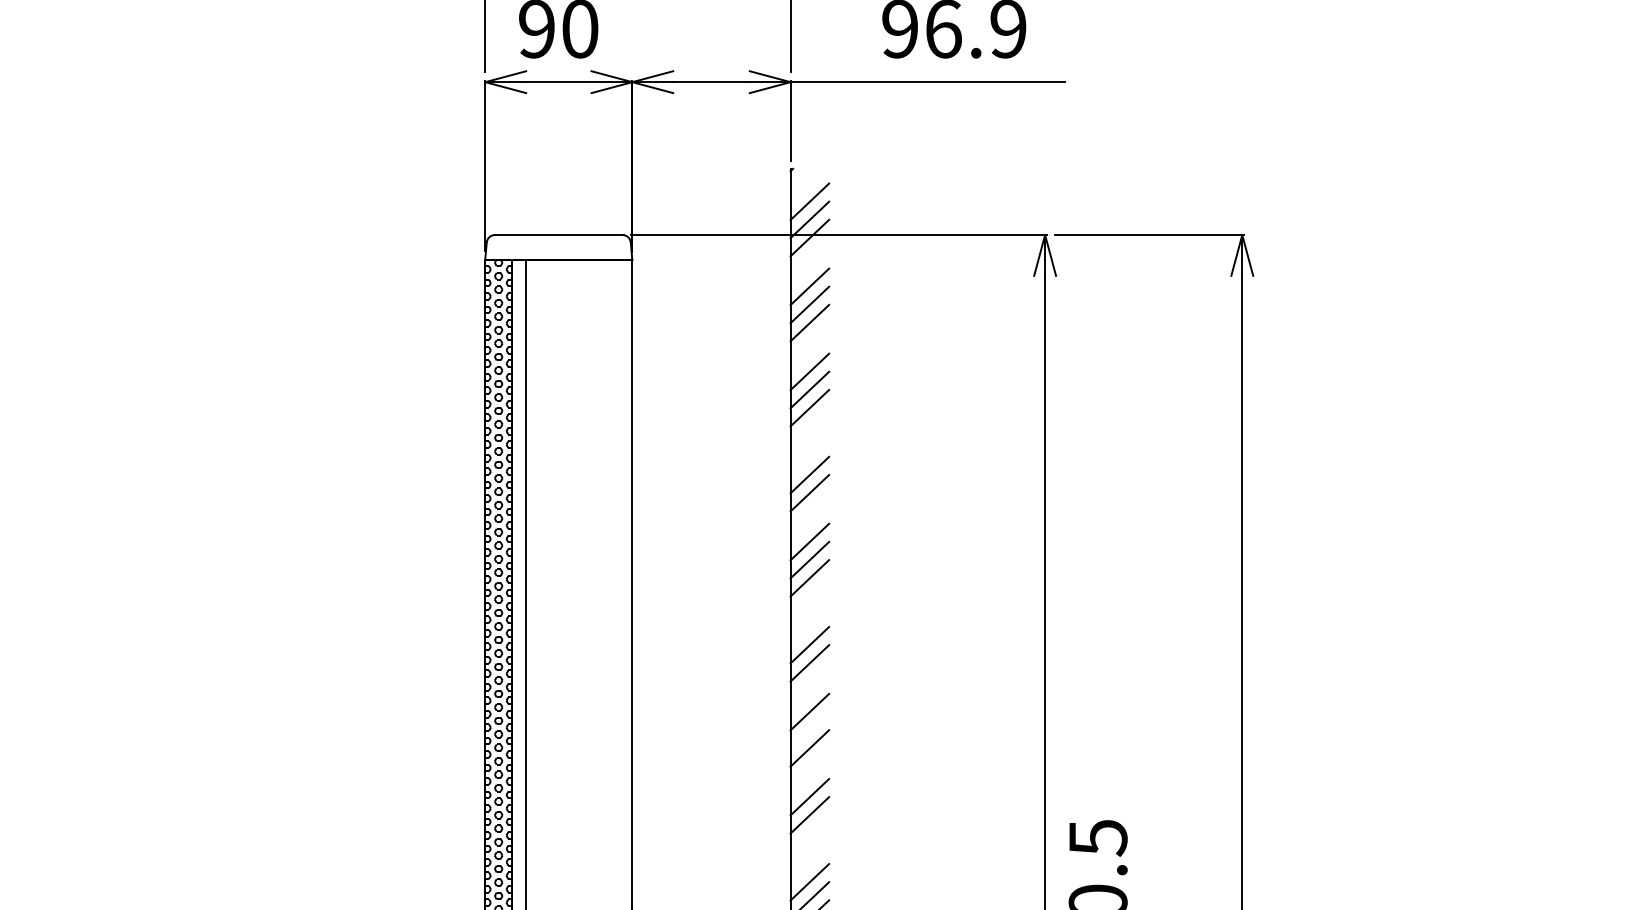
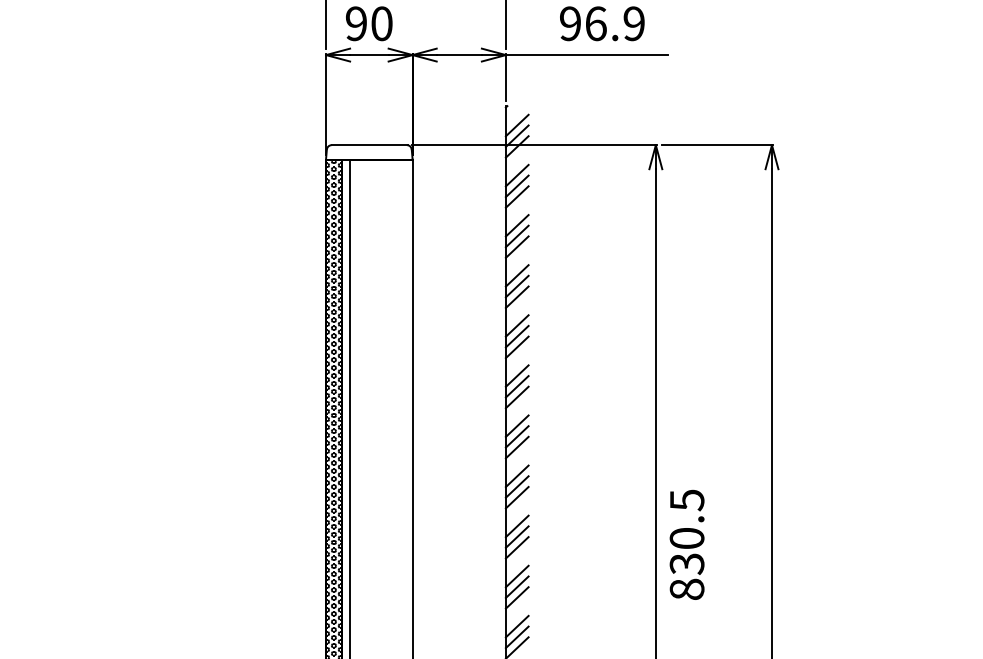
line: (808, 456) -> (516, 275), added
line: (808, 626) -> (516, 375), added
line: (808, 729) -> (516, 436), added
line: (808, 833) -> (516, 497), added

